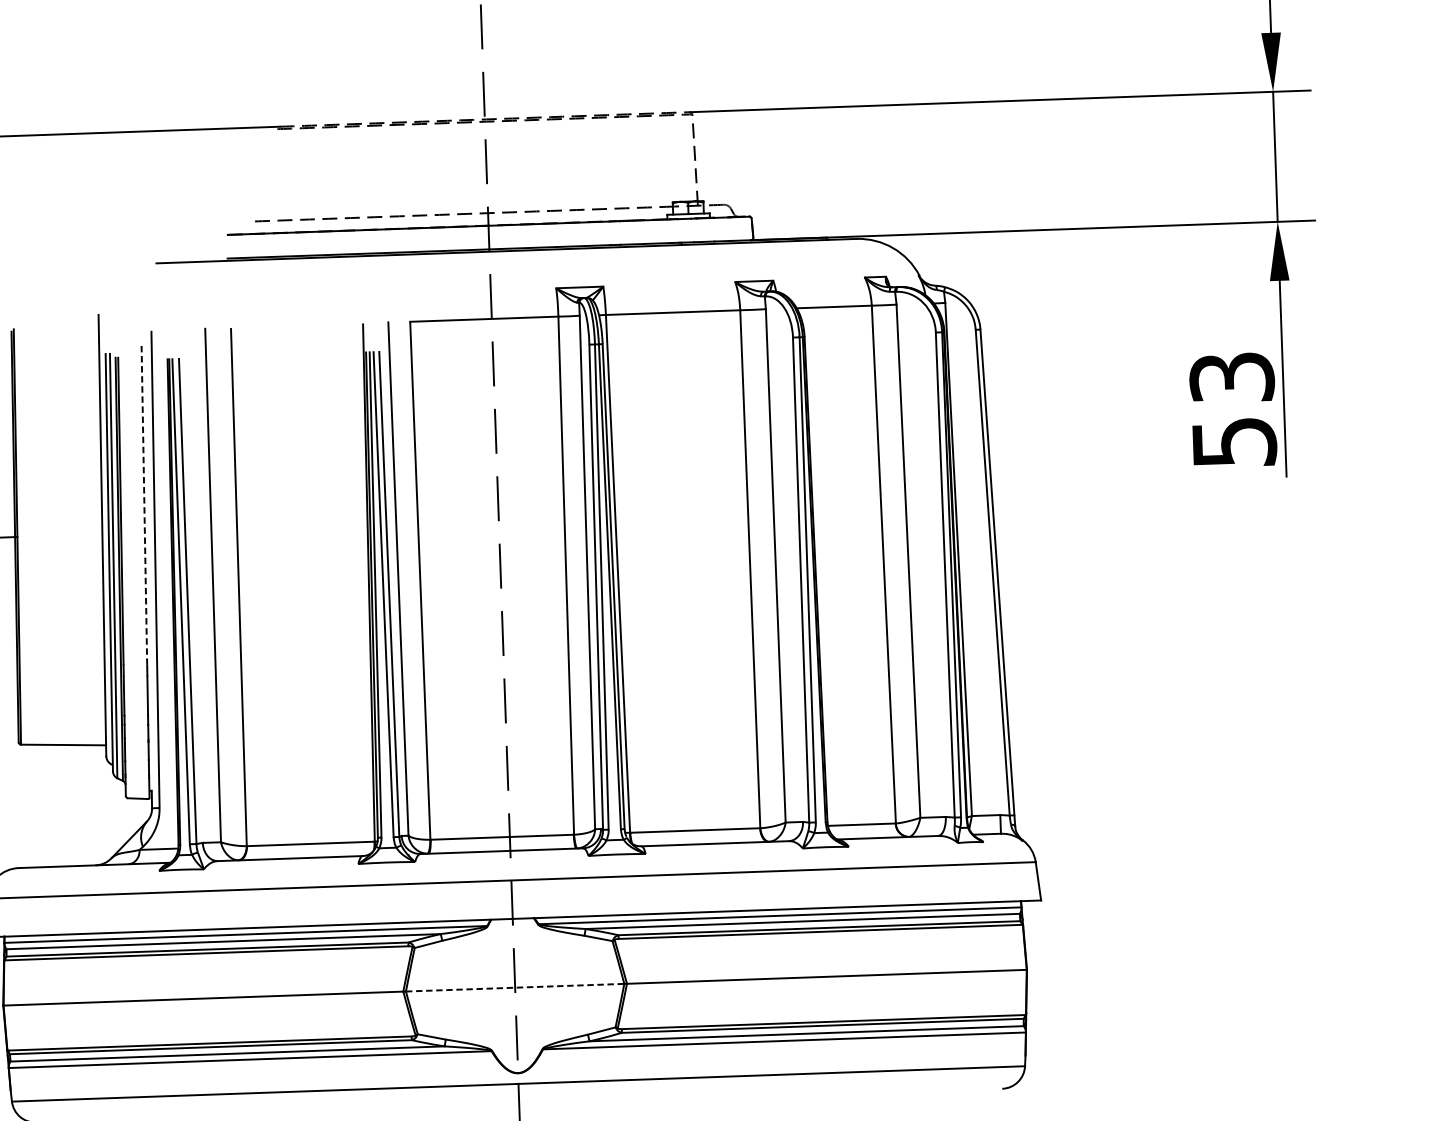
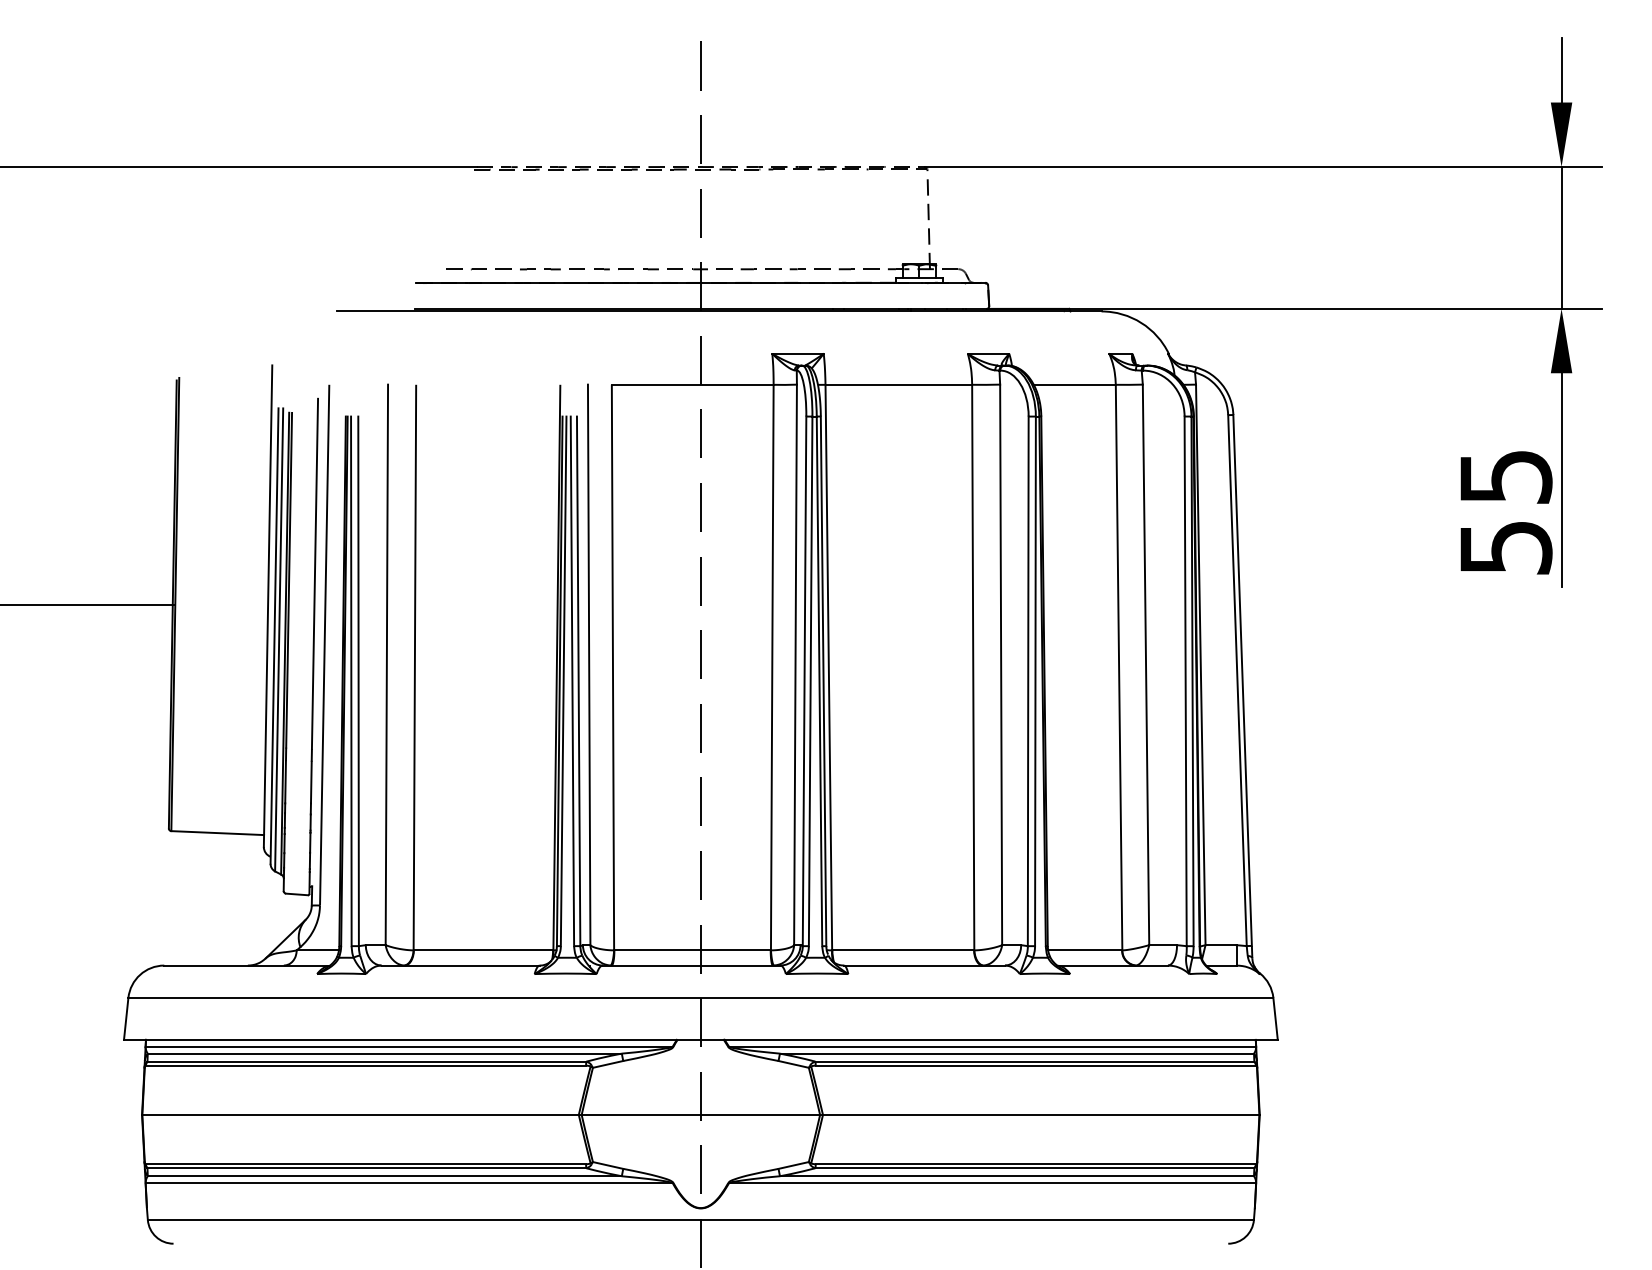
text: (1231, 377) -> (1505, 476), 53 -> 55
line: (144, 504) -> (315, 573), dashed -> solid
line: (515, 987) -> (701, 1114), dashed -> solid

